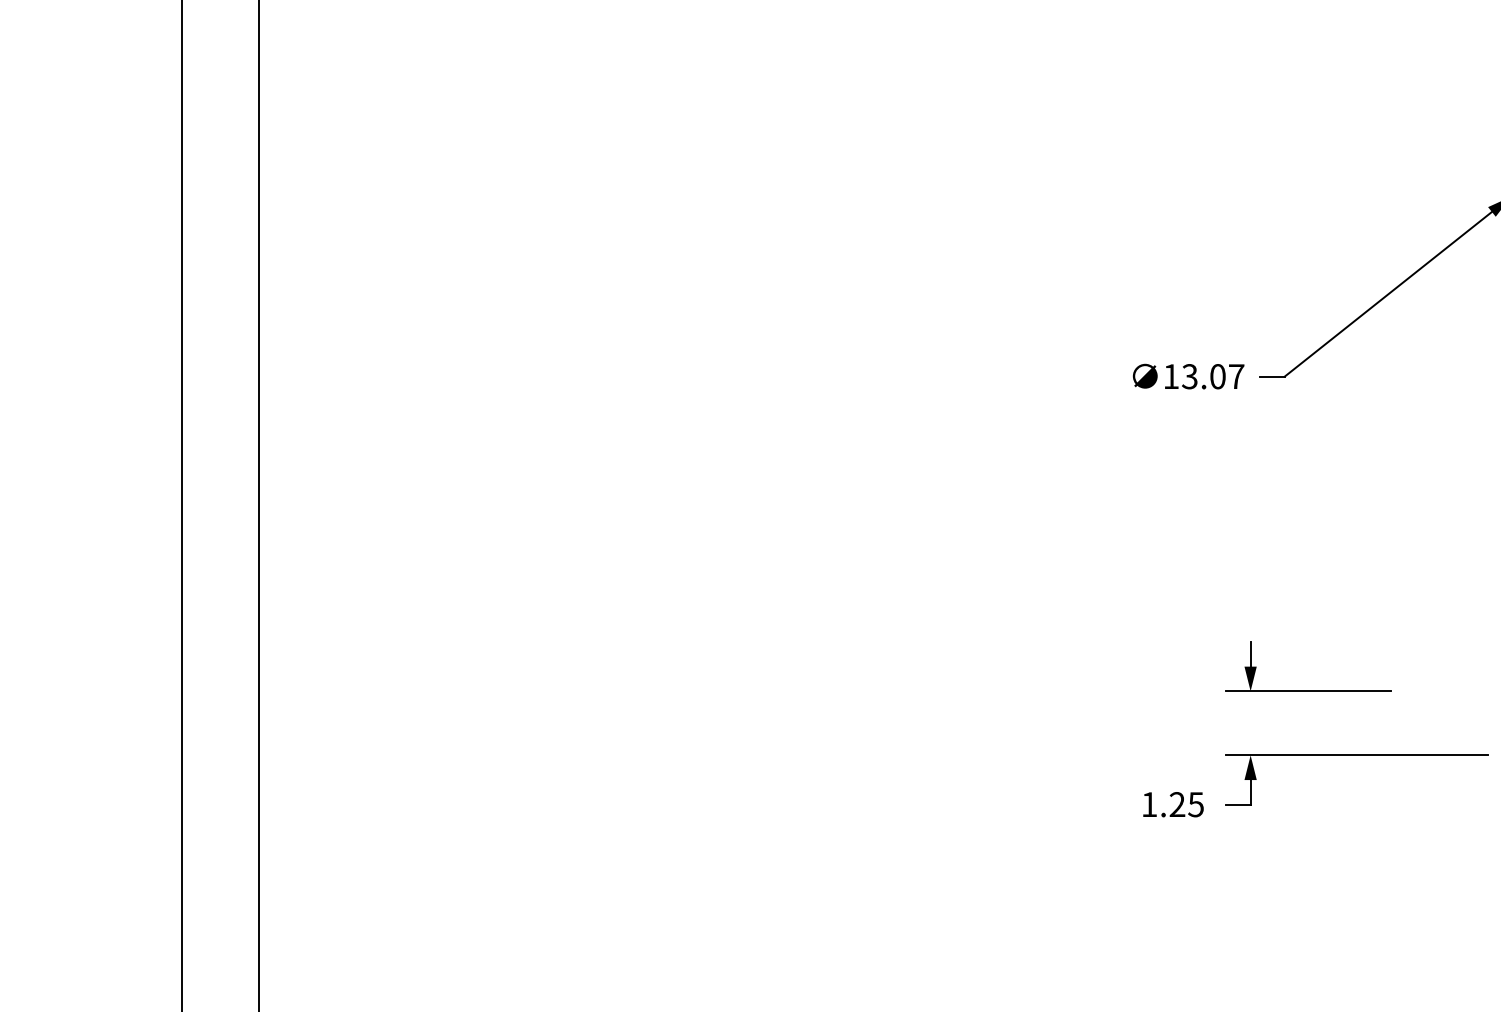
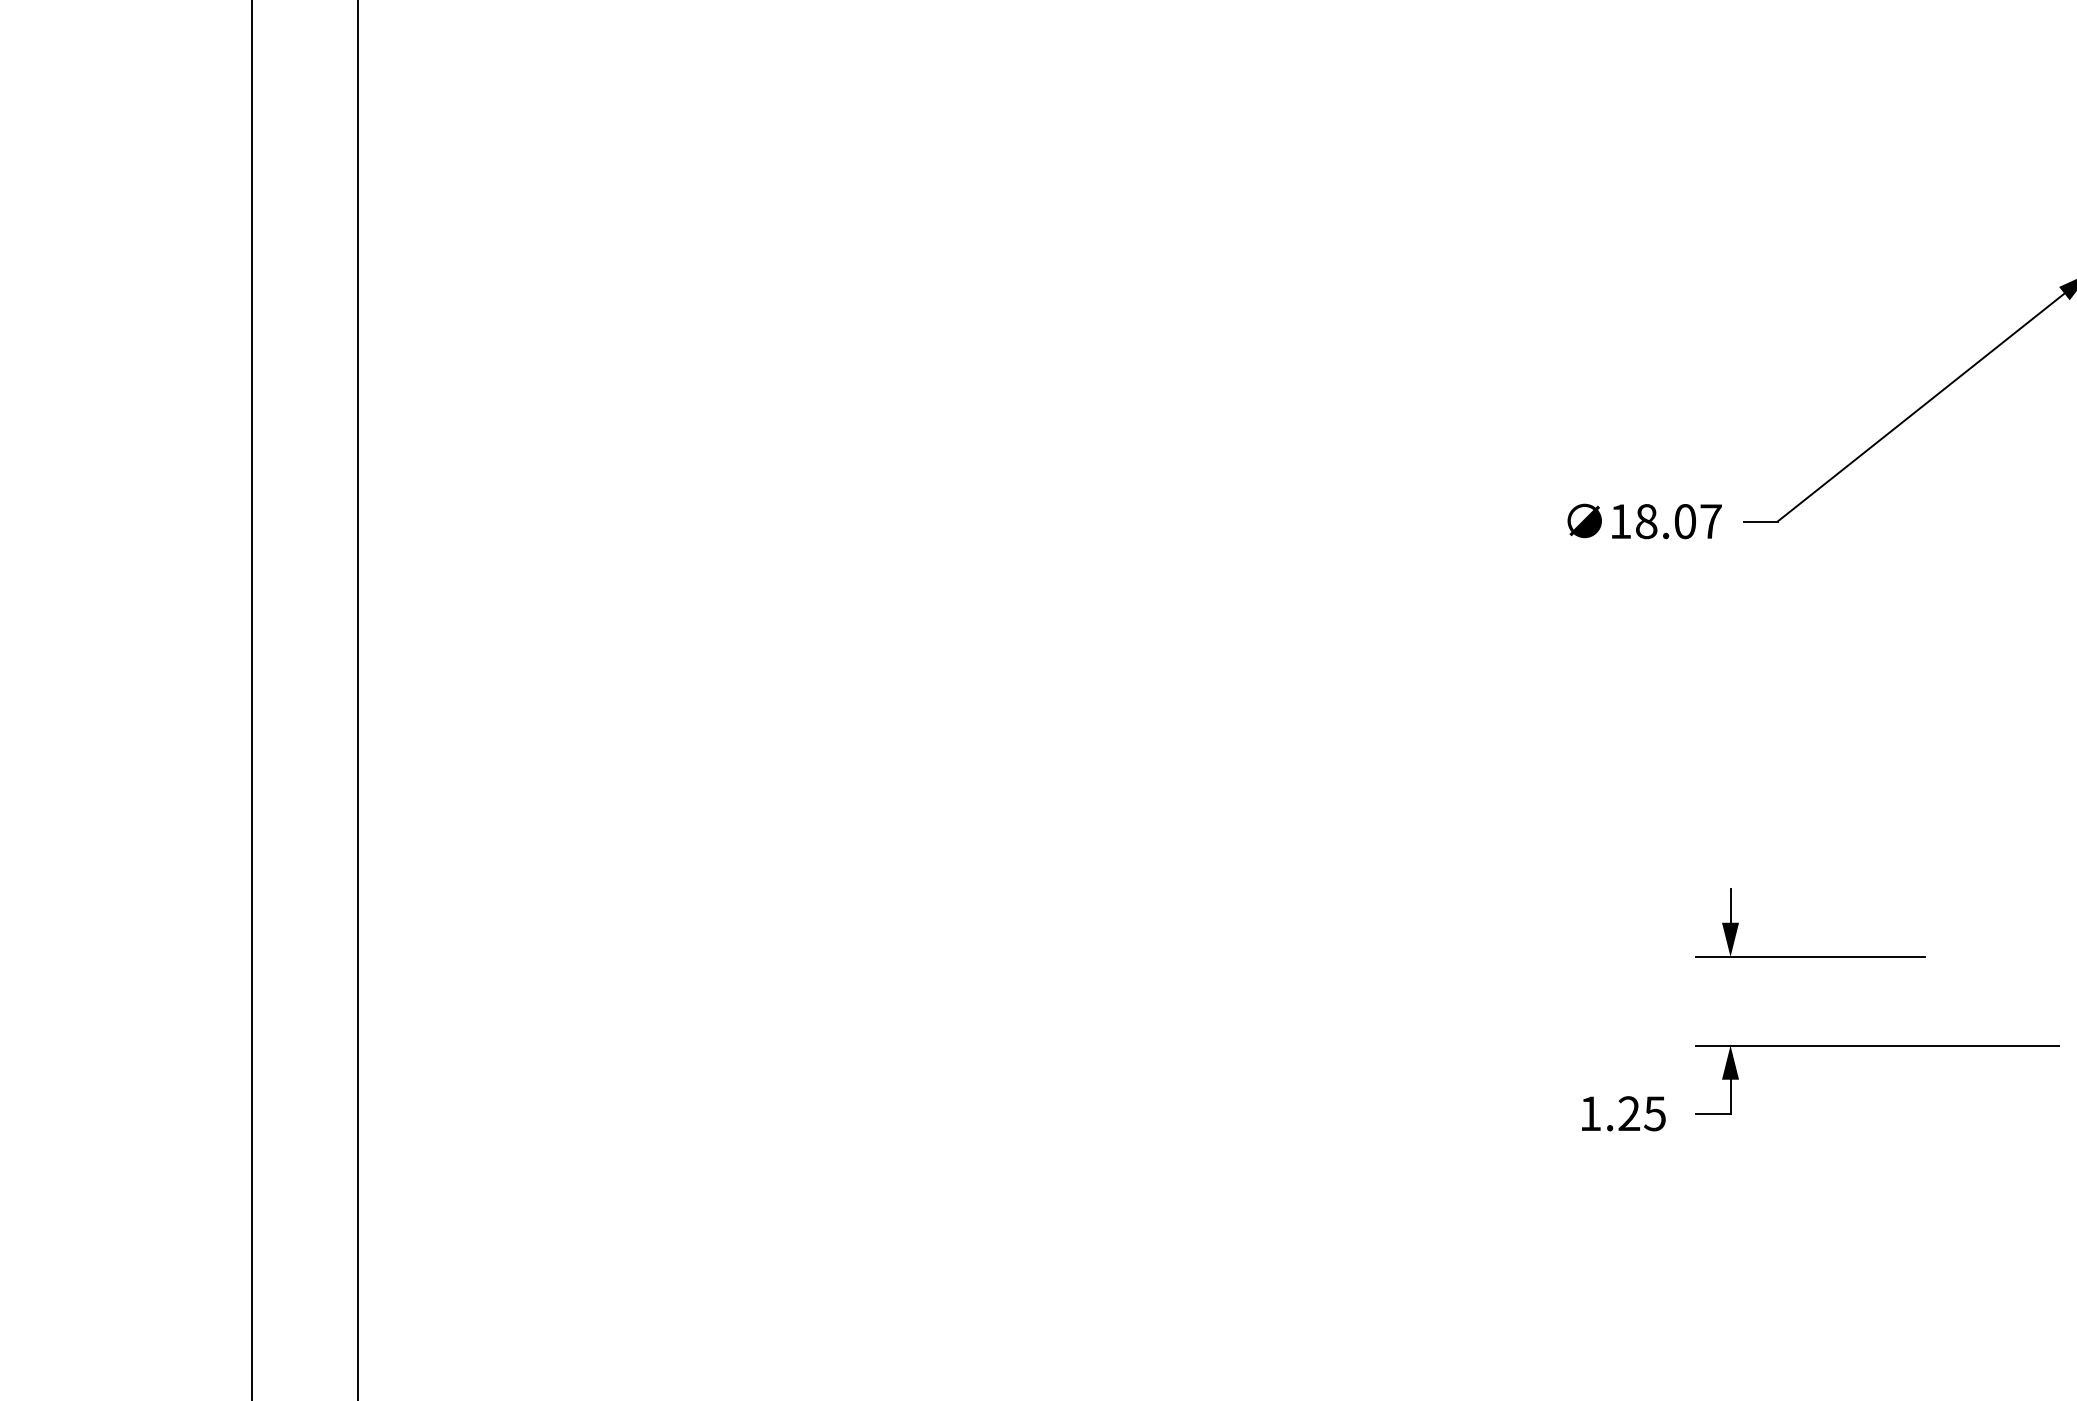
text: (1189, 376) -> (1646, 521), 13.07 -> 18.07

